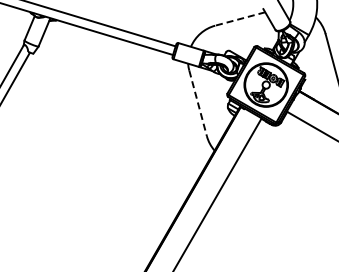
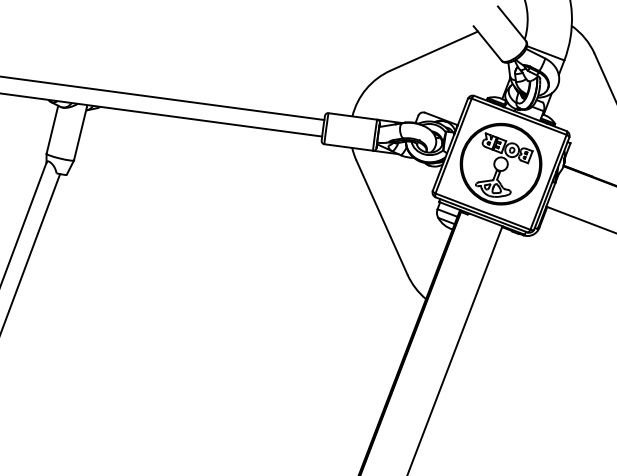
line: (240, 19) -> (434, 51), dashed -> solid
line: (198, 103) -> (382, 217), dashed -> solid

